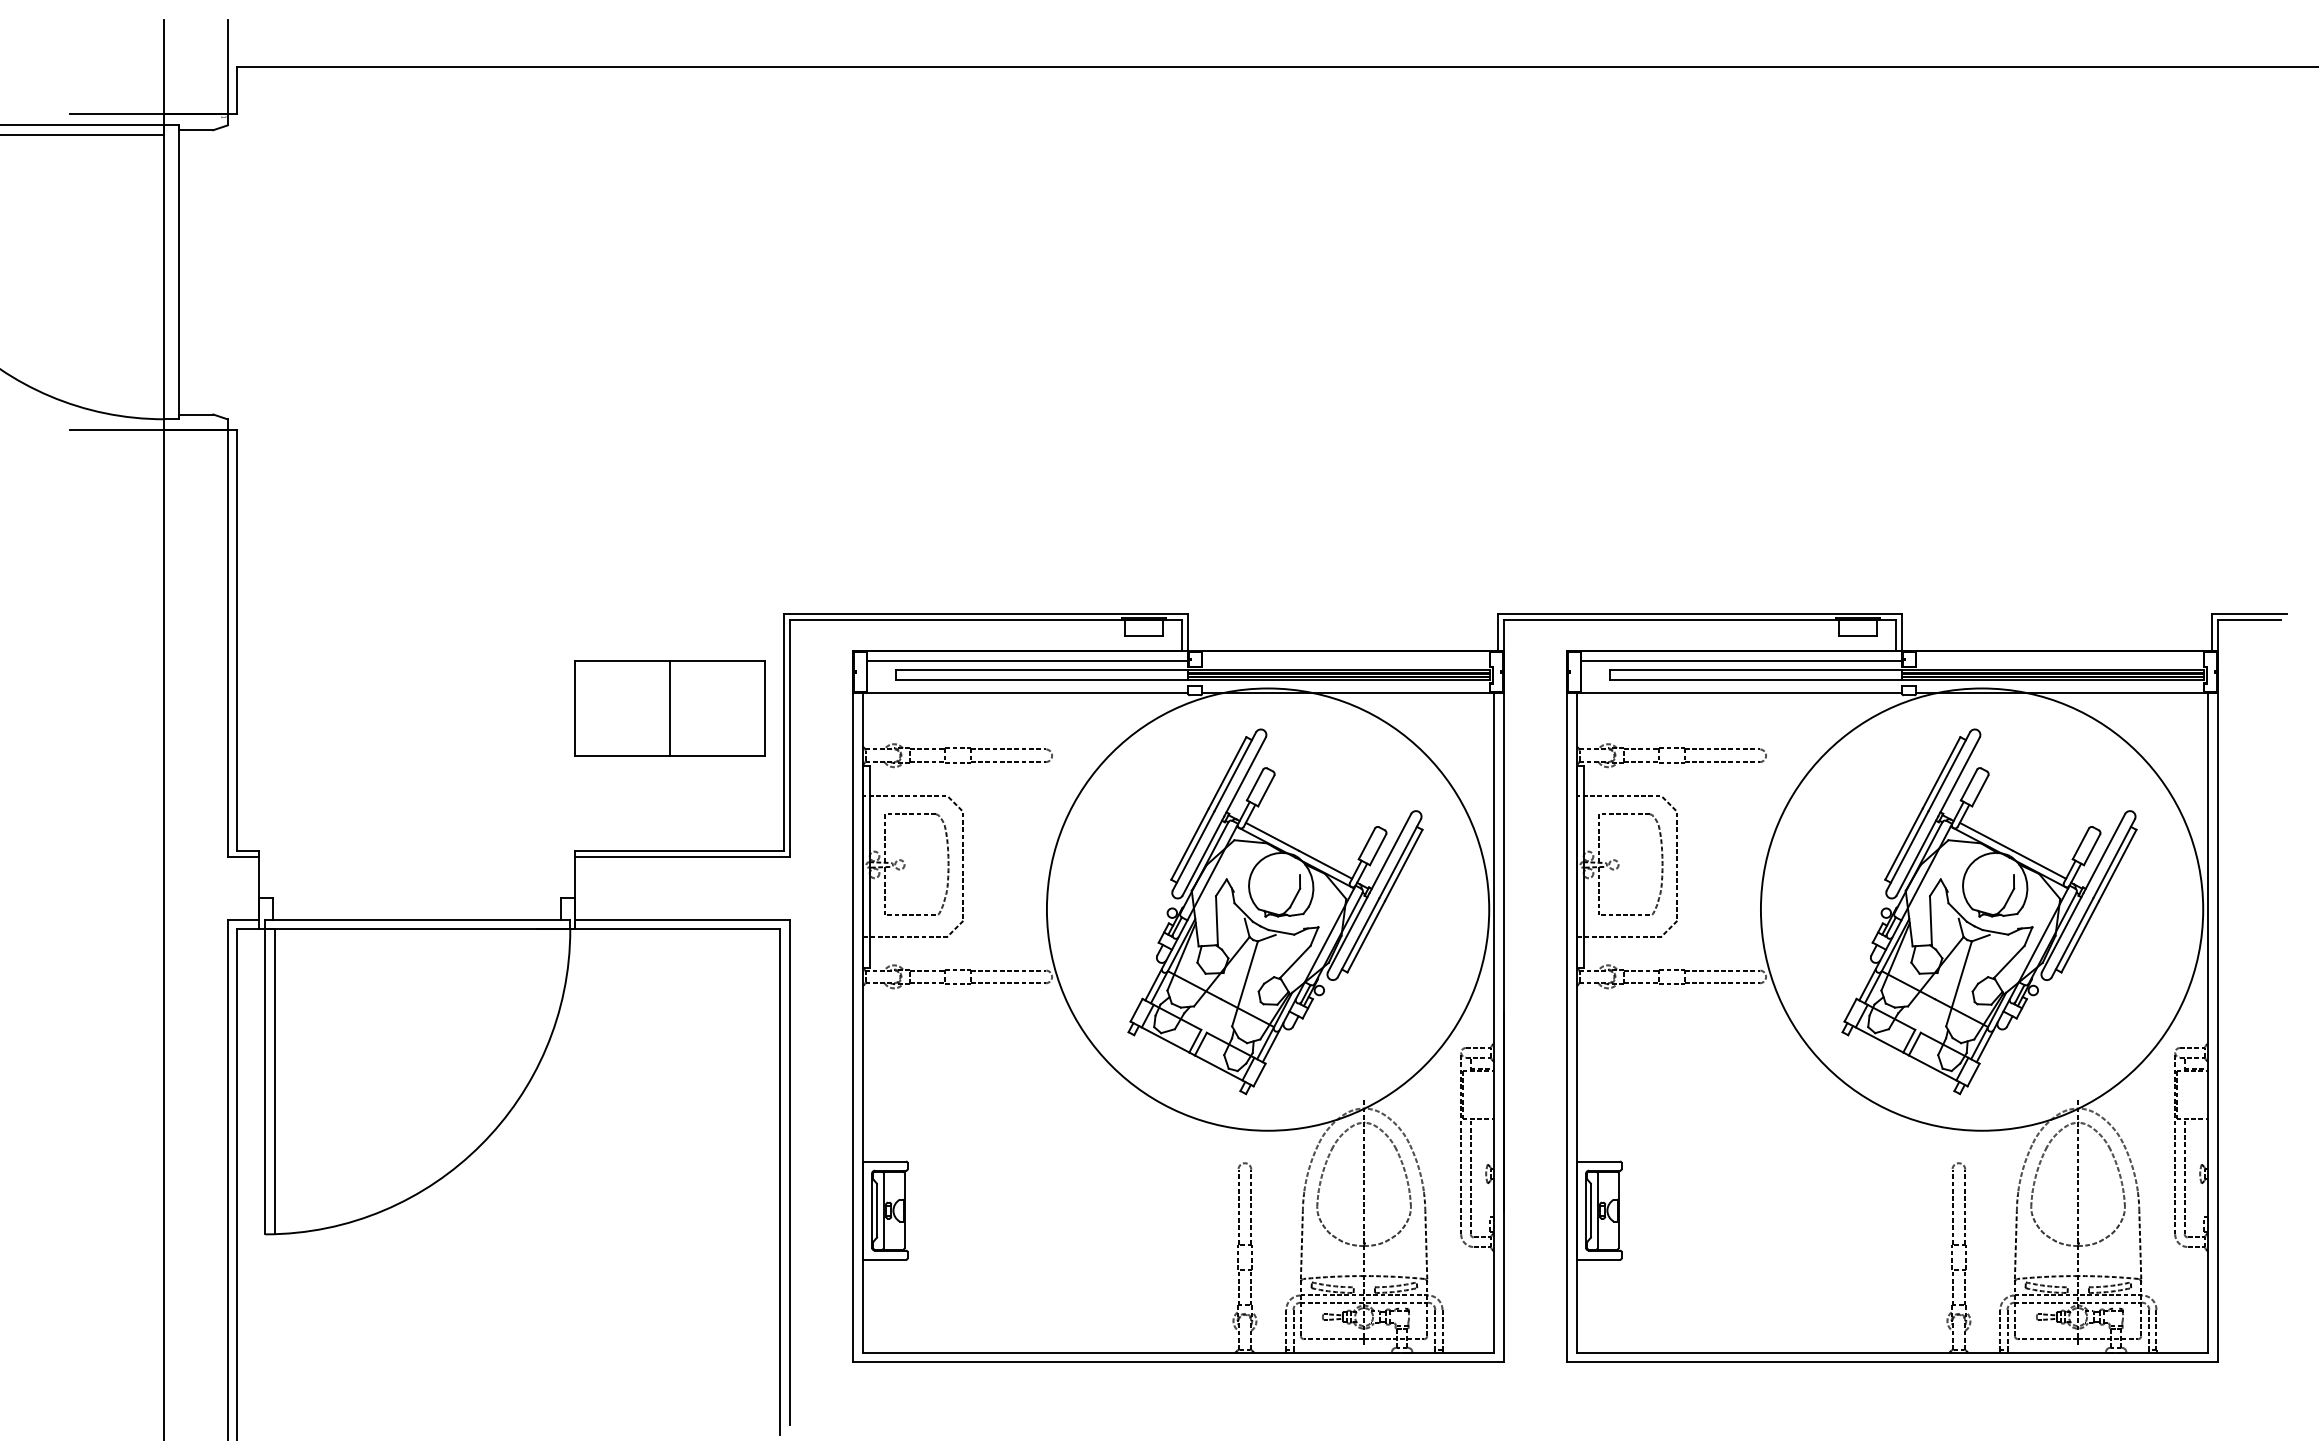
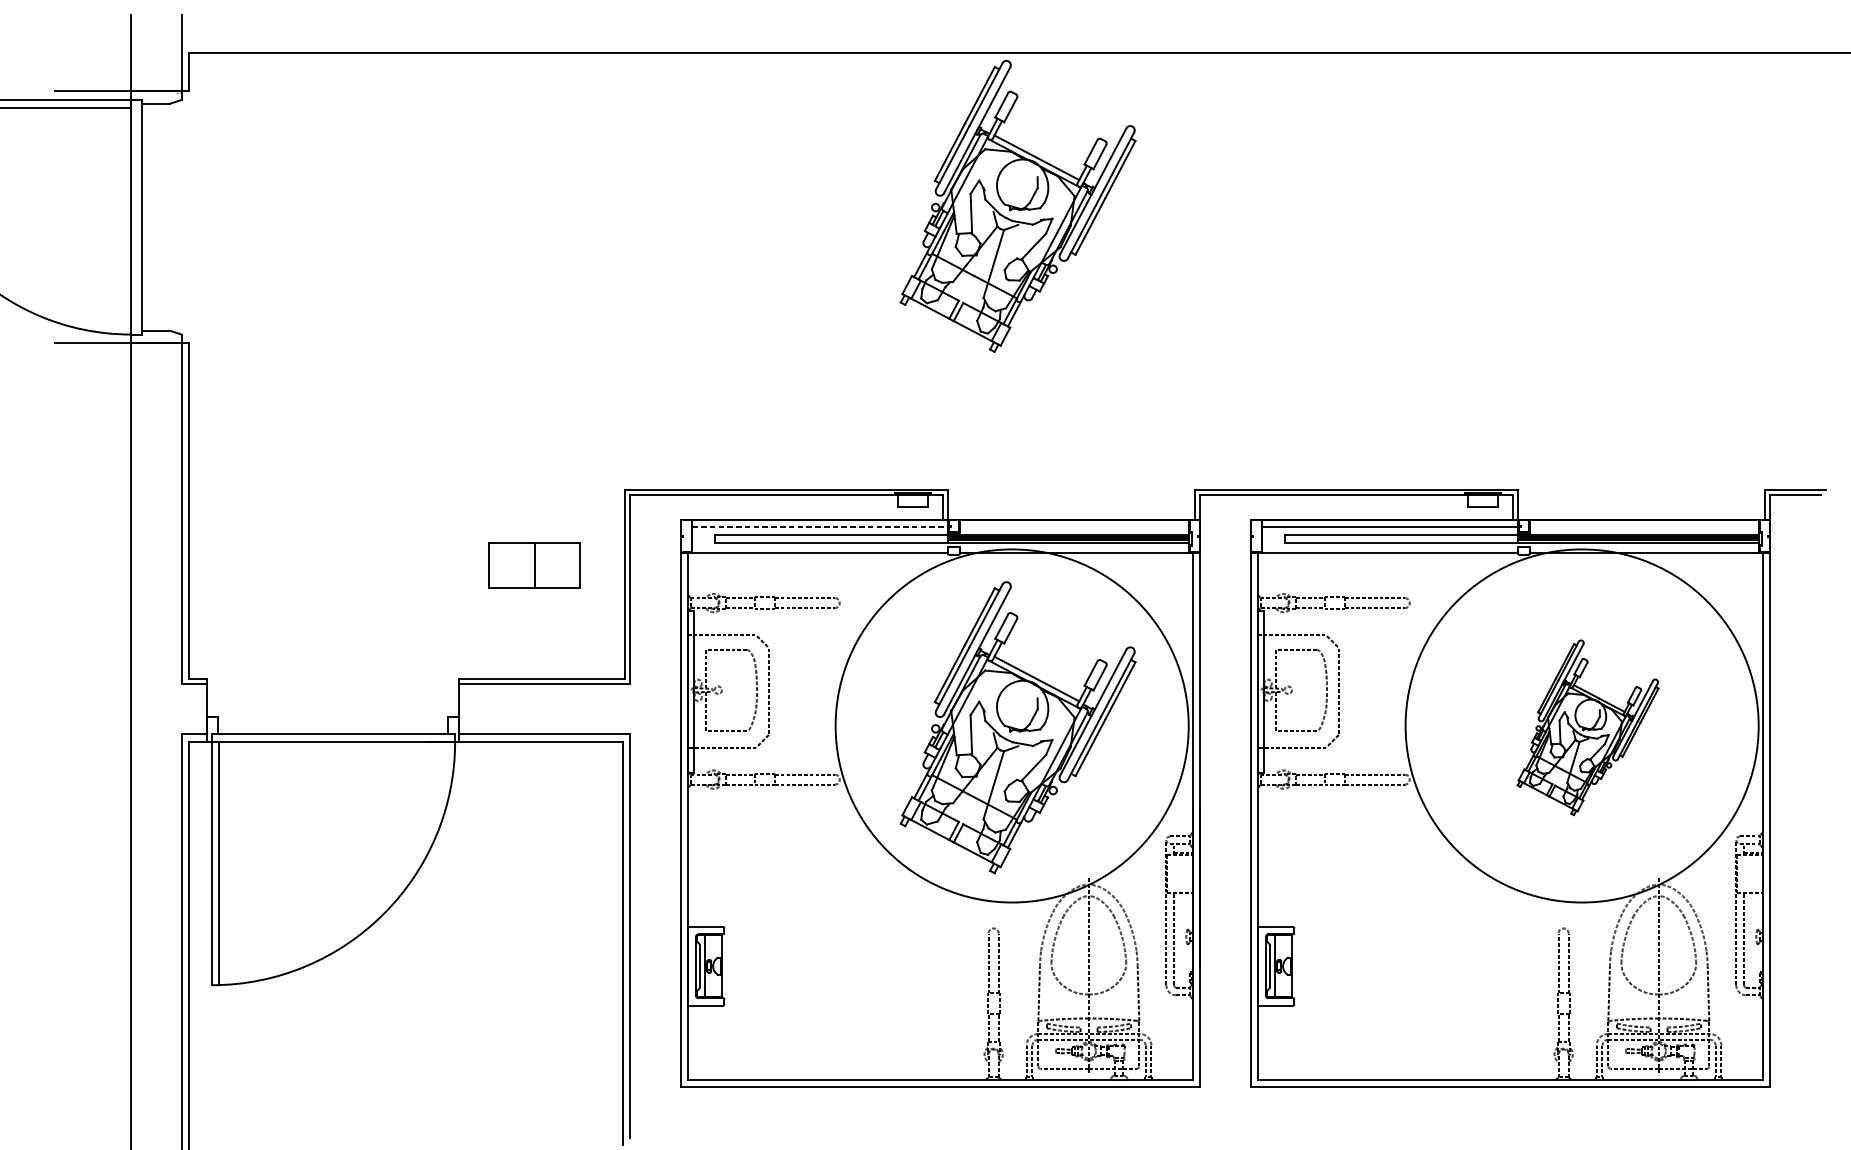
part: (1275, 258) -> (1018, 206), added
line: (1028, 660) -> (820, 527), solid -> dashed
part: (669, 708) -> (534, 565), size x0.6
part: (1989, 911) -> (1588, 727), size x0.6

